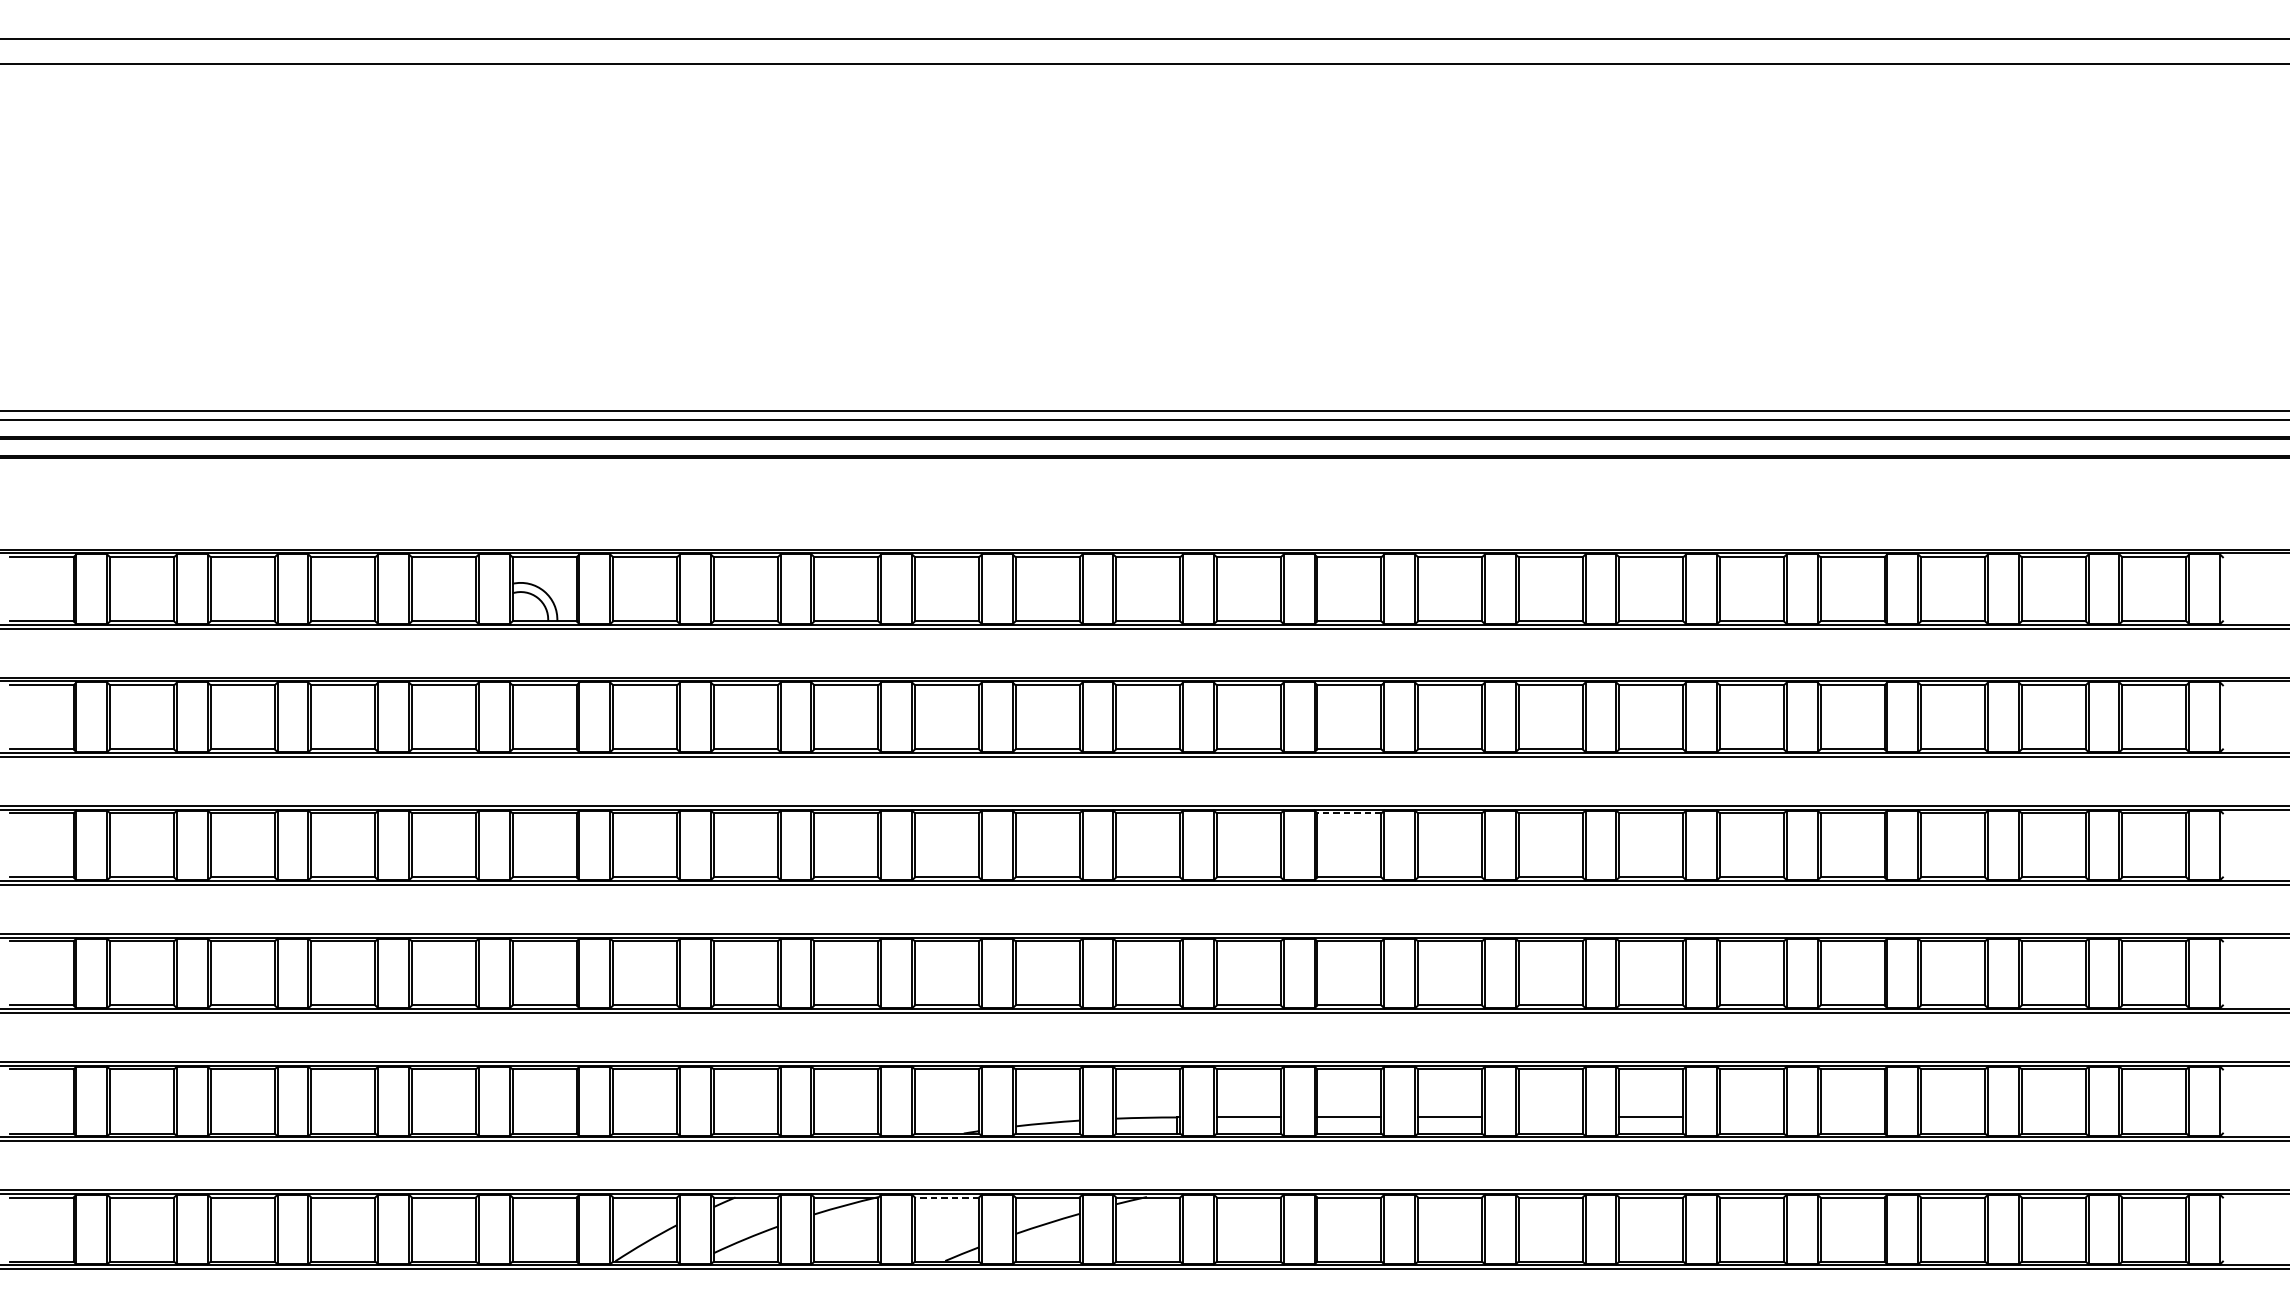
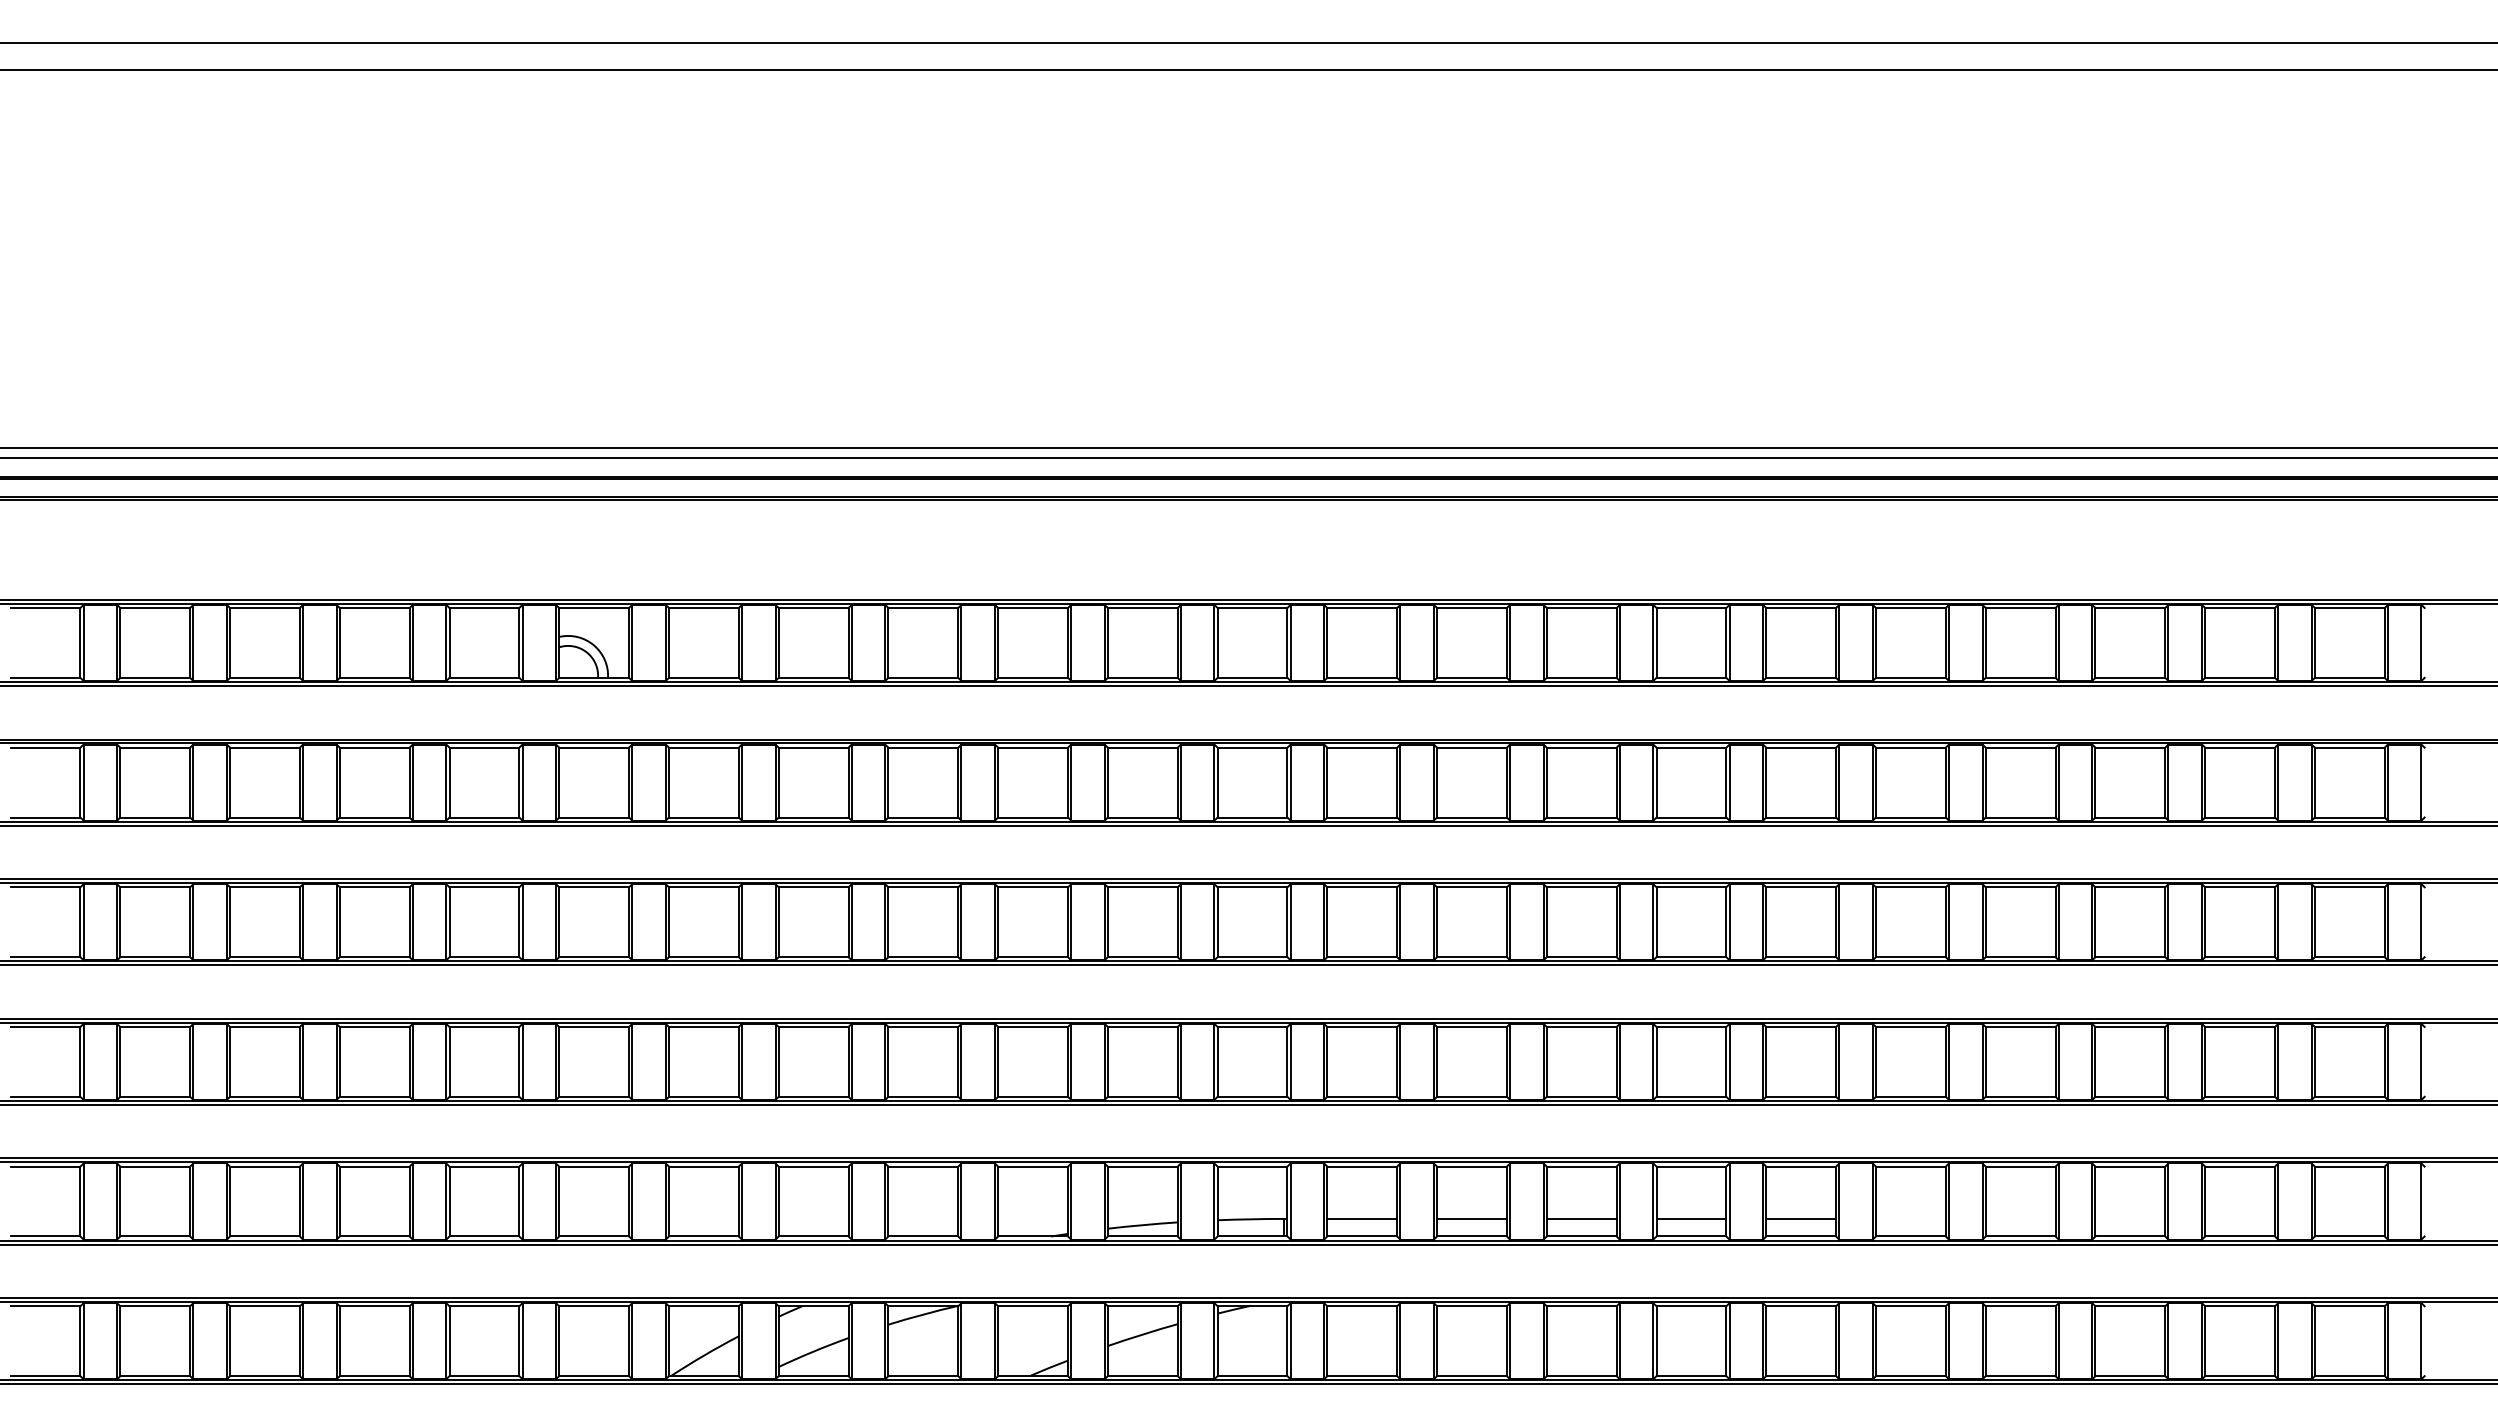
line: (1349, 813) -> (1472, 887), dashed -> solid
line: (1550, 1117) -> (1691, 1218), added
line: (947, 1197) -> (1033, 1306), dashed -> solid

